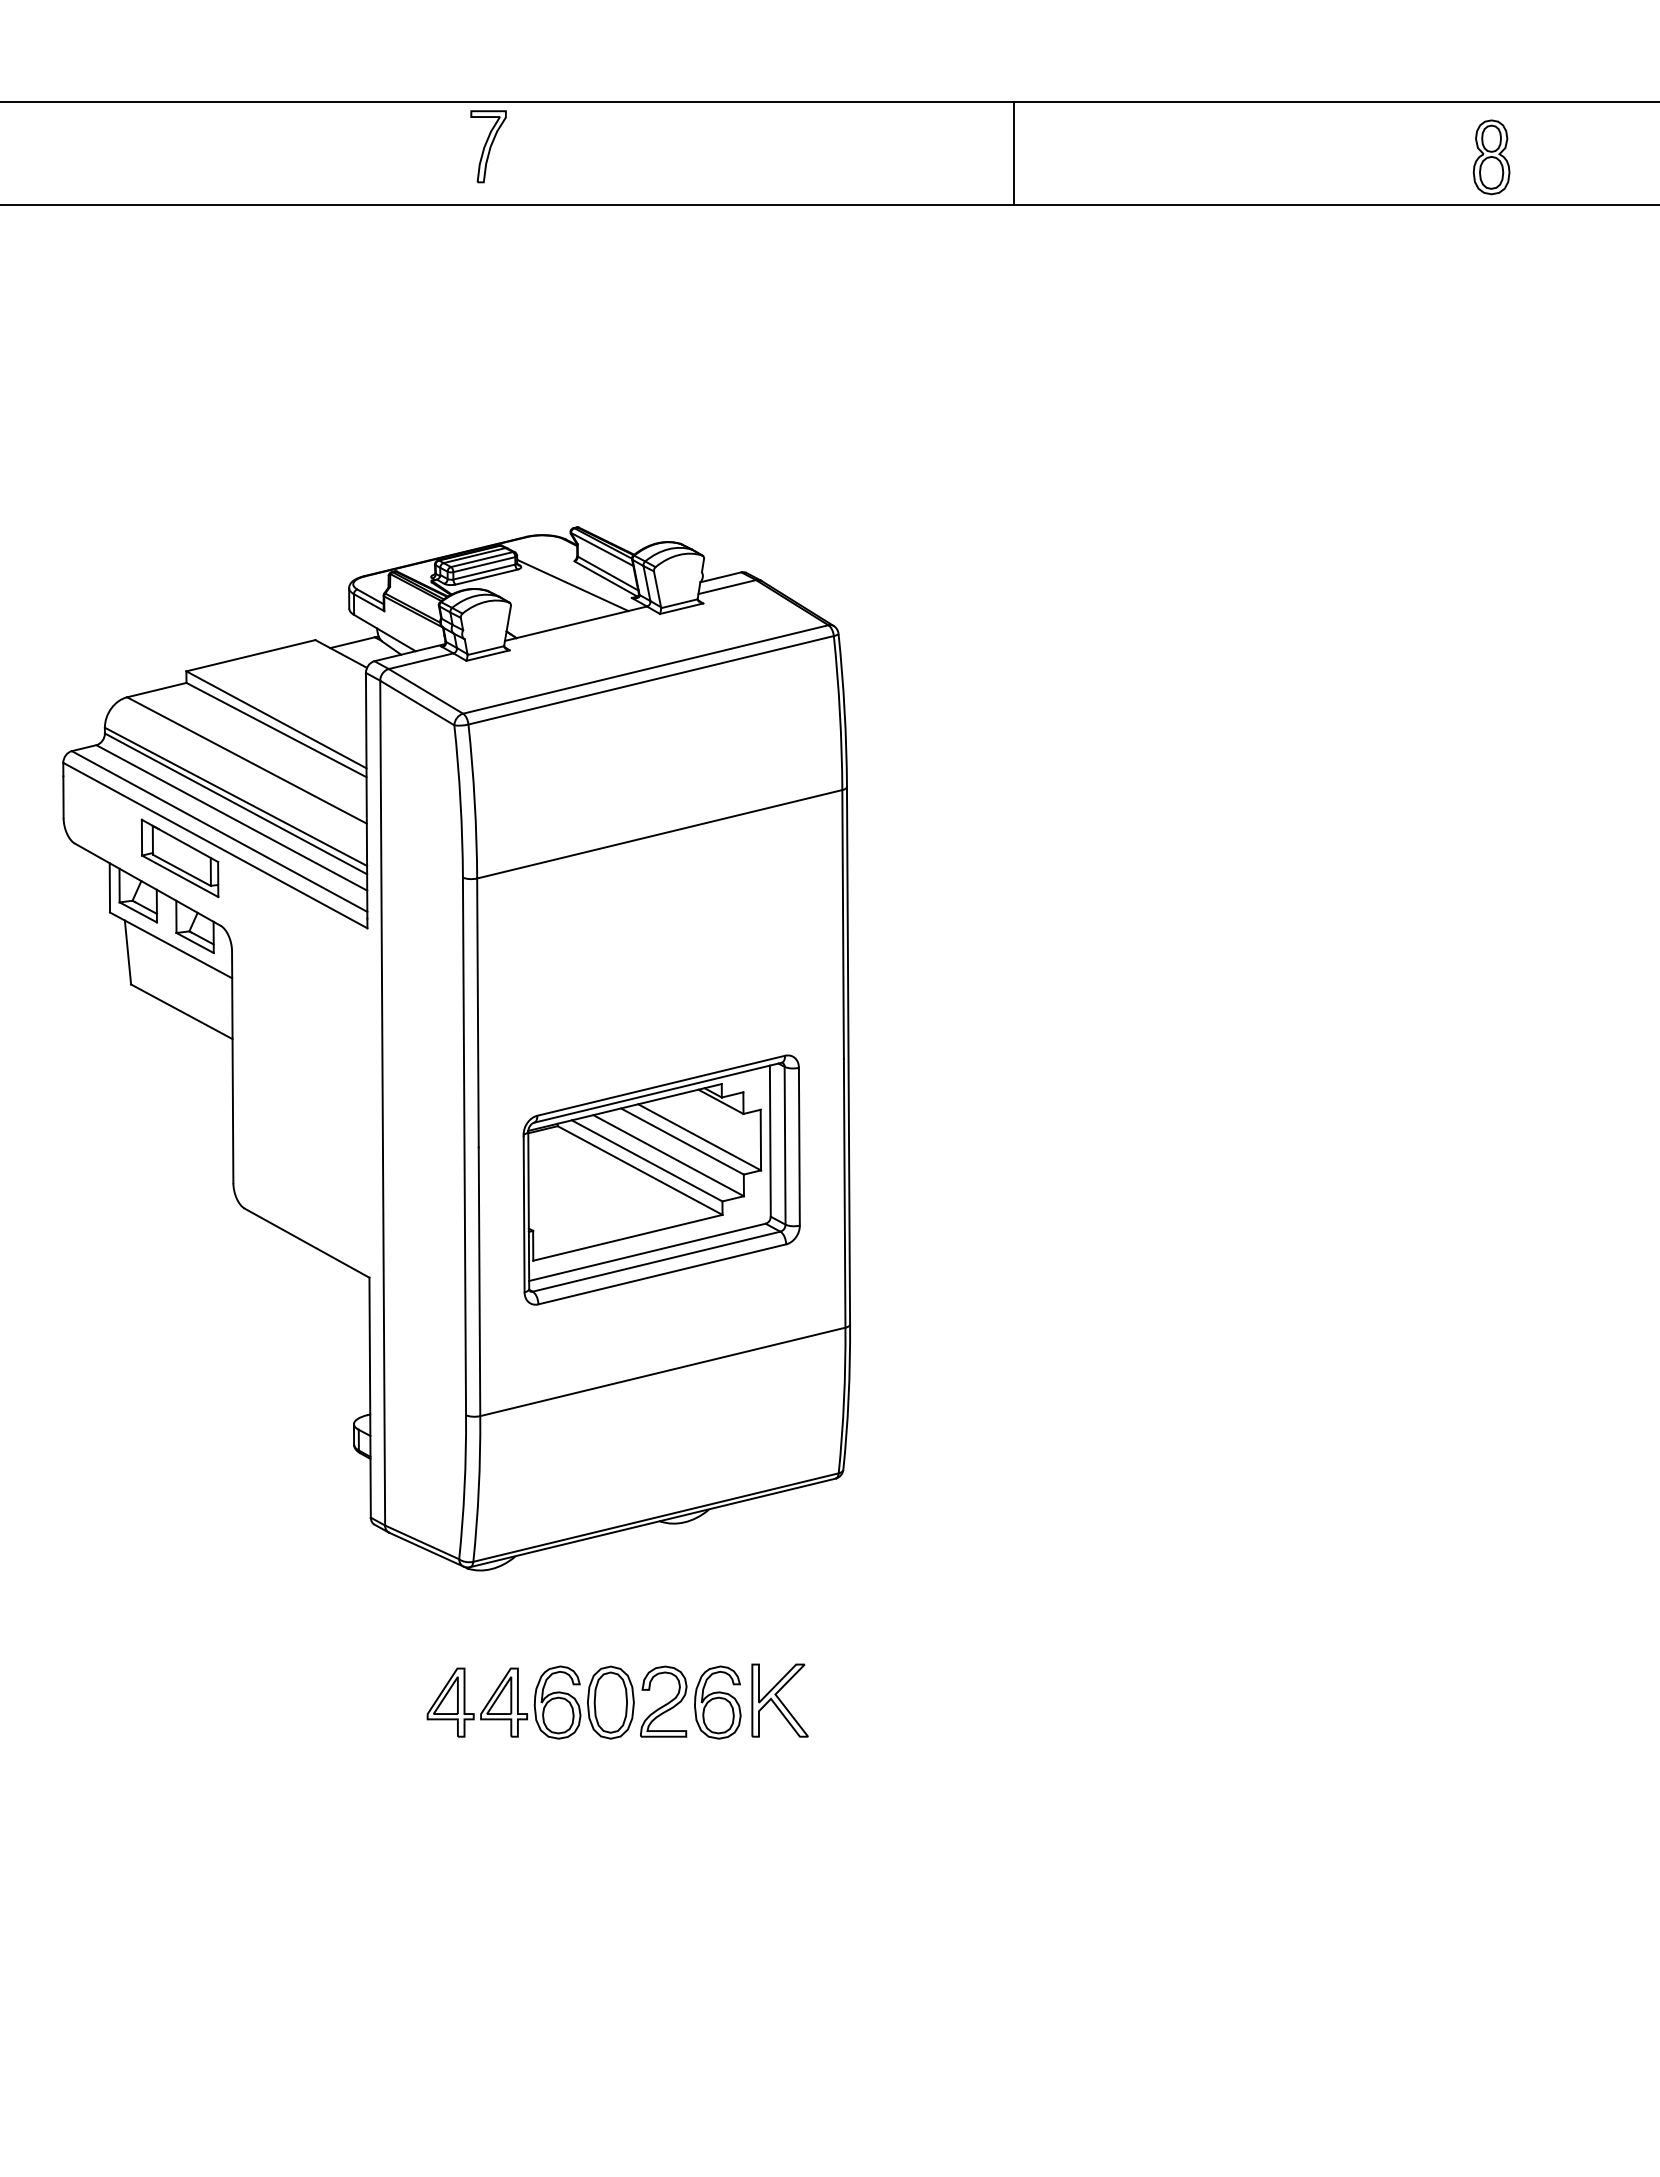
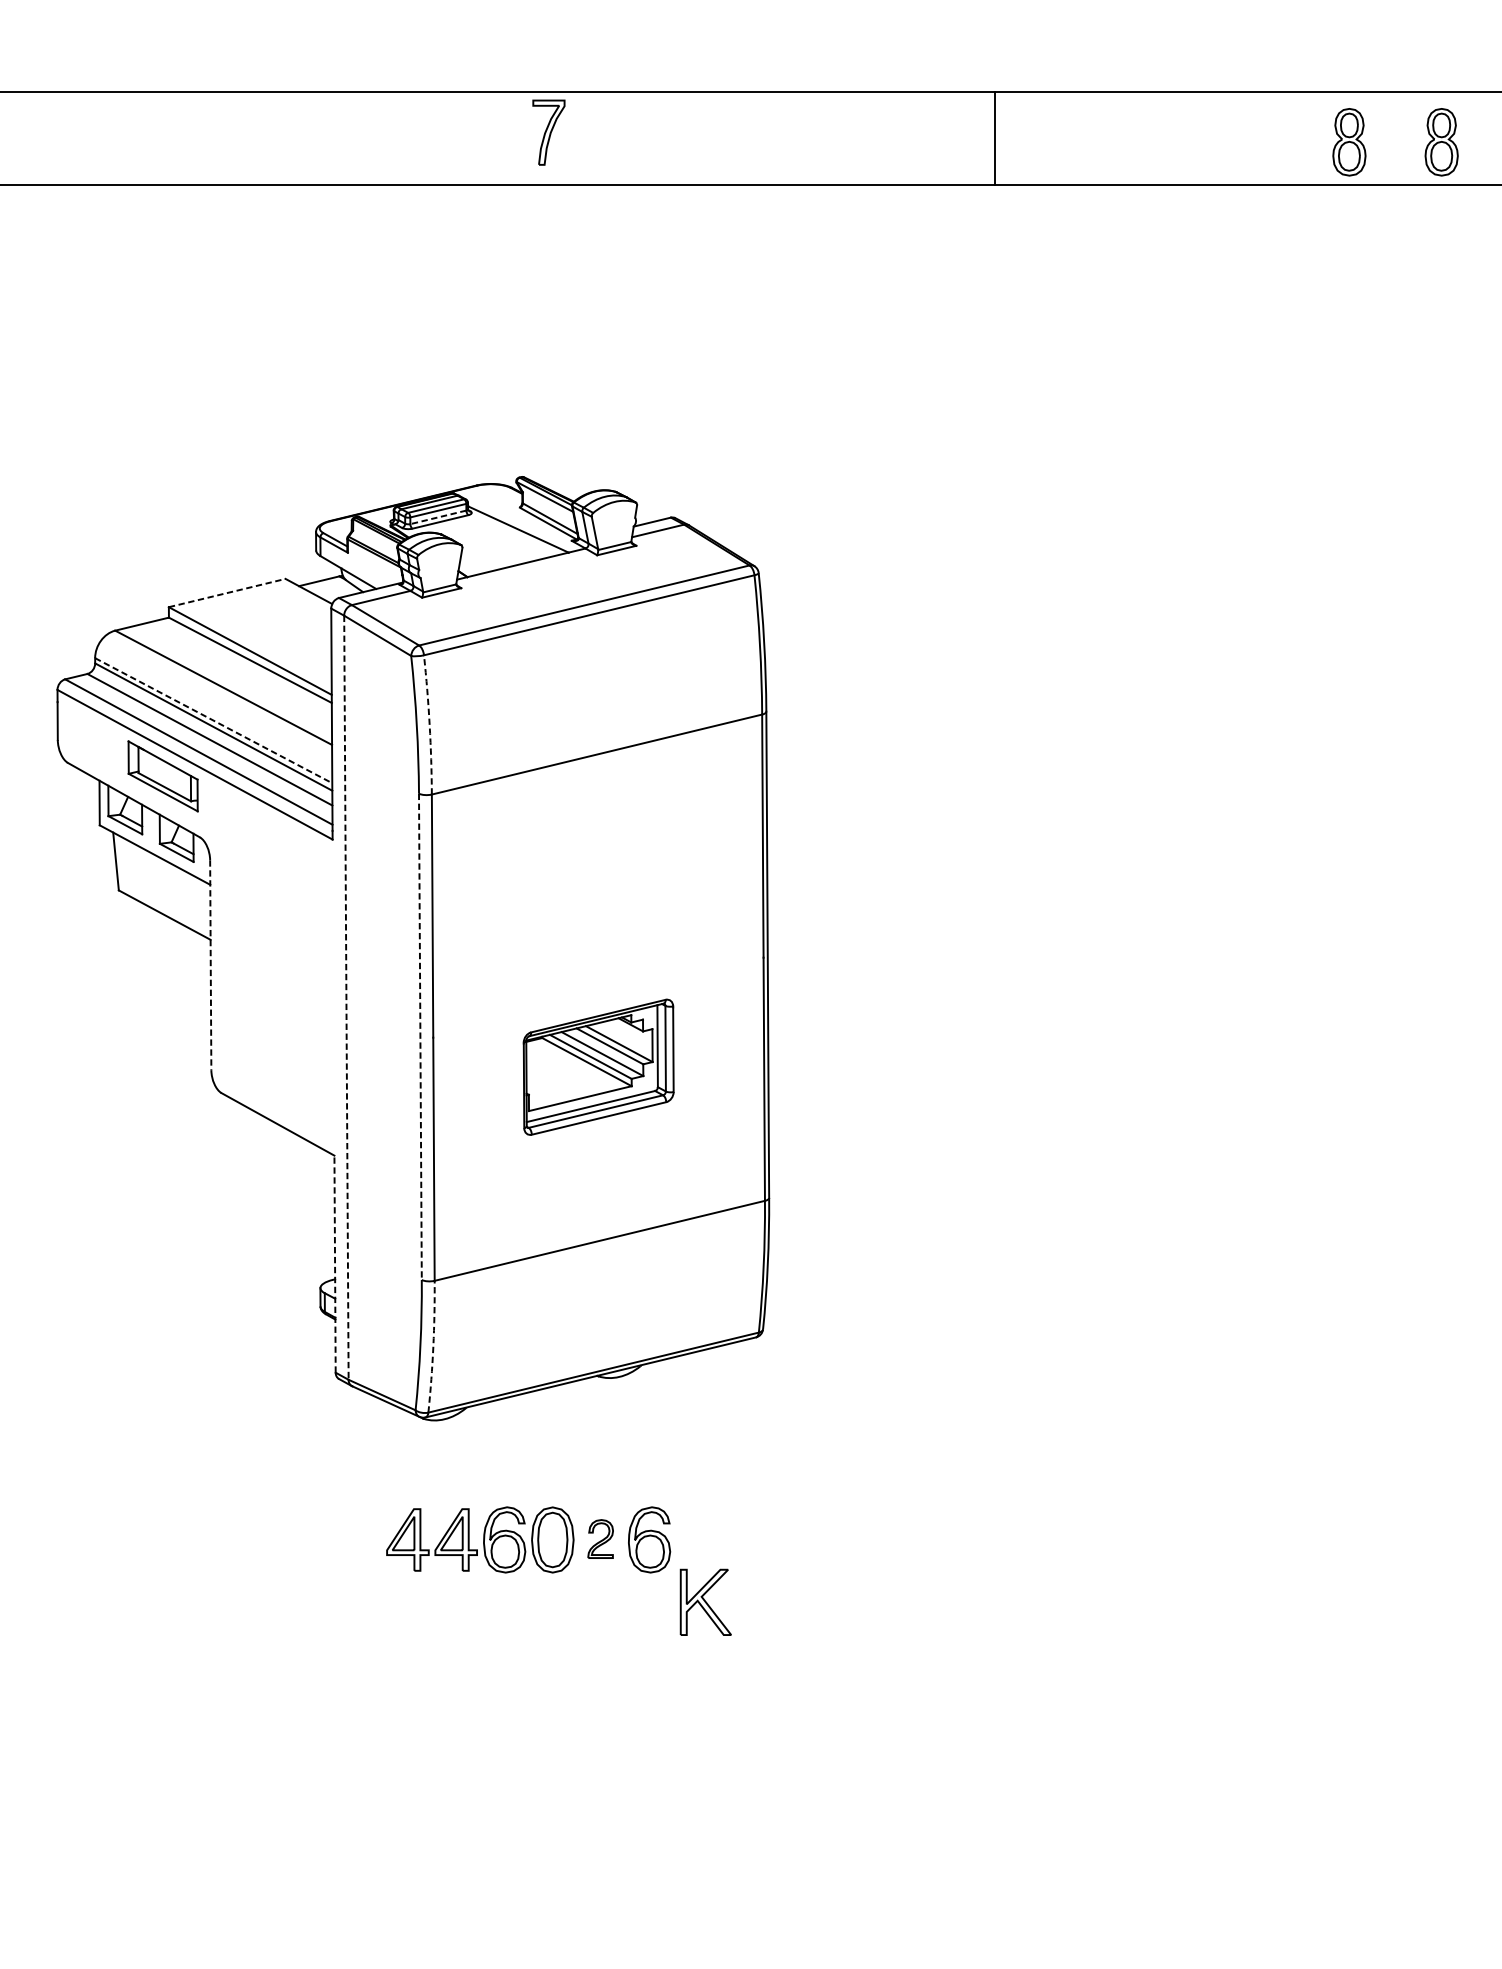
part: (488, 146) -> (548, 132), moved
line: (1014, 152) -> (995, 137), moved
part: (1593, 157) -> (1441, 142), added
line: (484, 572) -> (438, 517), solid -> dashed
line: (251, 655) -> (227, 592), solid -> dashed
line: (236, 797) -> (214, 721), solid -> dashed
arc: (474, 801) -> (429, 724), solid -> dashed
line: (232, 1067) -> (210, 965), solid -> dashed
line: (382, 1103) -> (346, 998), solid -> dashed
line: (464, 1146) -> (420, 1036), solid -> dashed
part: (661, 1179) -> (598, 1066), size x0.6
line: (370, 1397) -> (335, 1263), solid -> dashed
arc: (478, 1489) -> (433, 1347), solid -> dashed
part: (779, 1700) -> (705, 1602), moved
part: (663, 1701) -> (600, 1538), size x0.6

